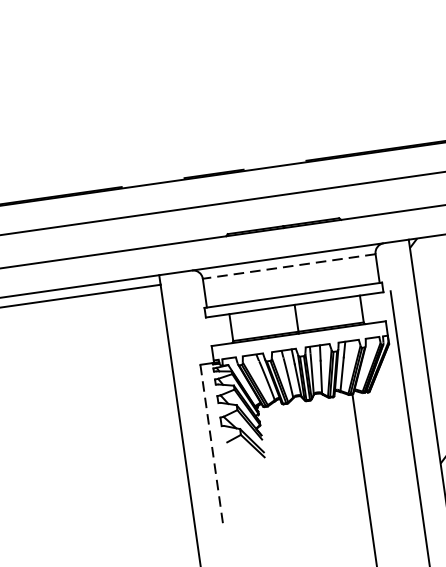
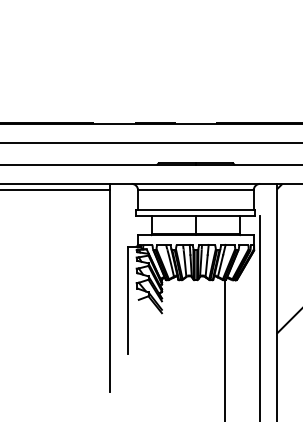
line: (288, 266) -> (195, 190), dashed -> solid
line: (211, 445) -> (128, 300), dashed -> solid

